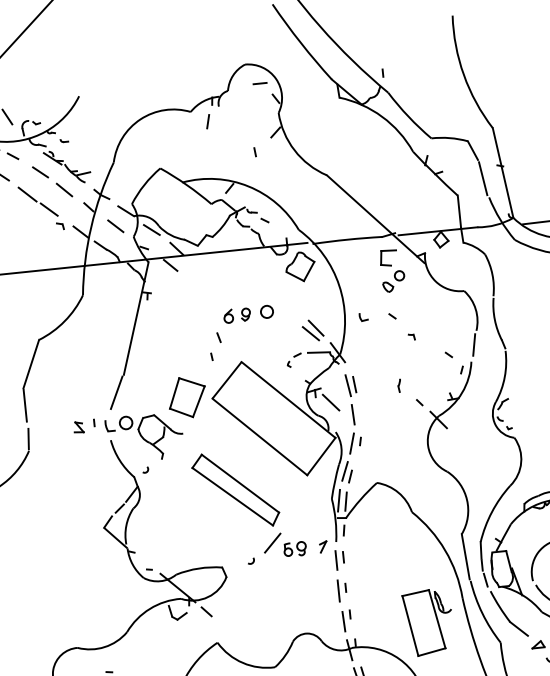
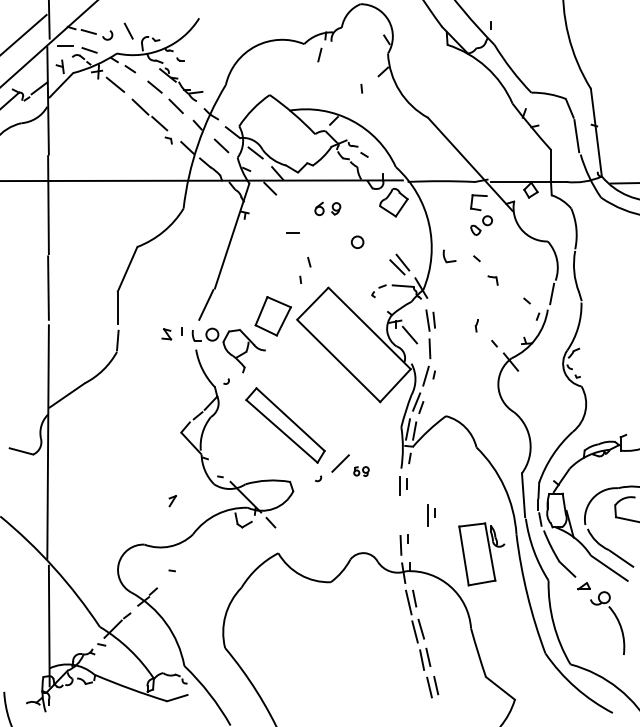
line: (259, 83) -> (292, 232), moved
part: (236, 315) -> (327, 208), moved
part: (362, 317) -> (448, 256), size x1.6
part: (411, 336) -> (493, 279), size x1.6
part: (235, 490) -> (285, 425), moved
part: (323, 547) -> (172, 501), moved
part: (295, 549) -> (361, 471), size x0.7
part: (342, 590) -> (431, 515), moved

